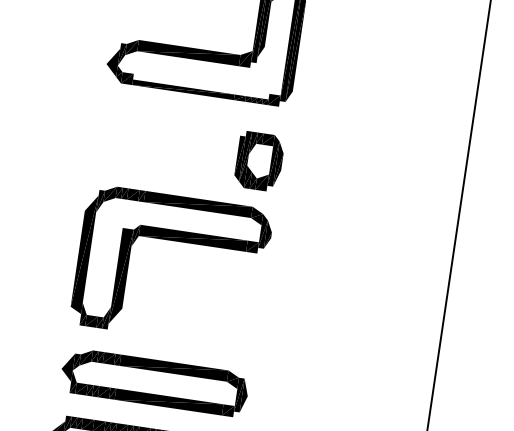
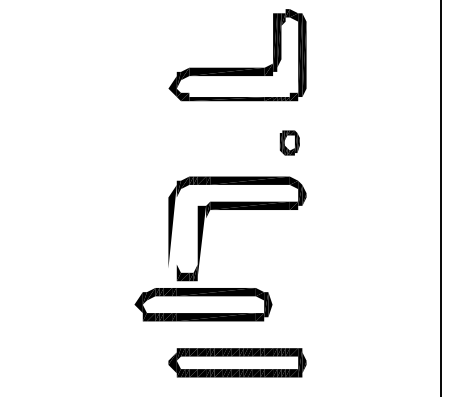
part: (259, 160) -> (289, 142), size x0.6
fill: (84, 253) -> (172, 228), removed
fill: (120, 276) -> (201, 241), removed
part: (154, 382) -> (203, 304), moved

